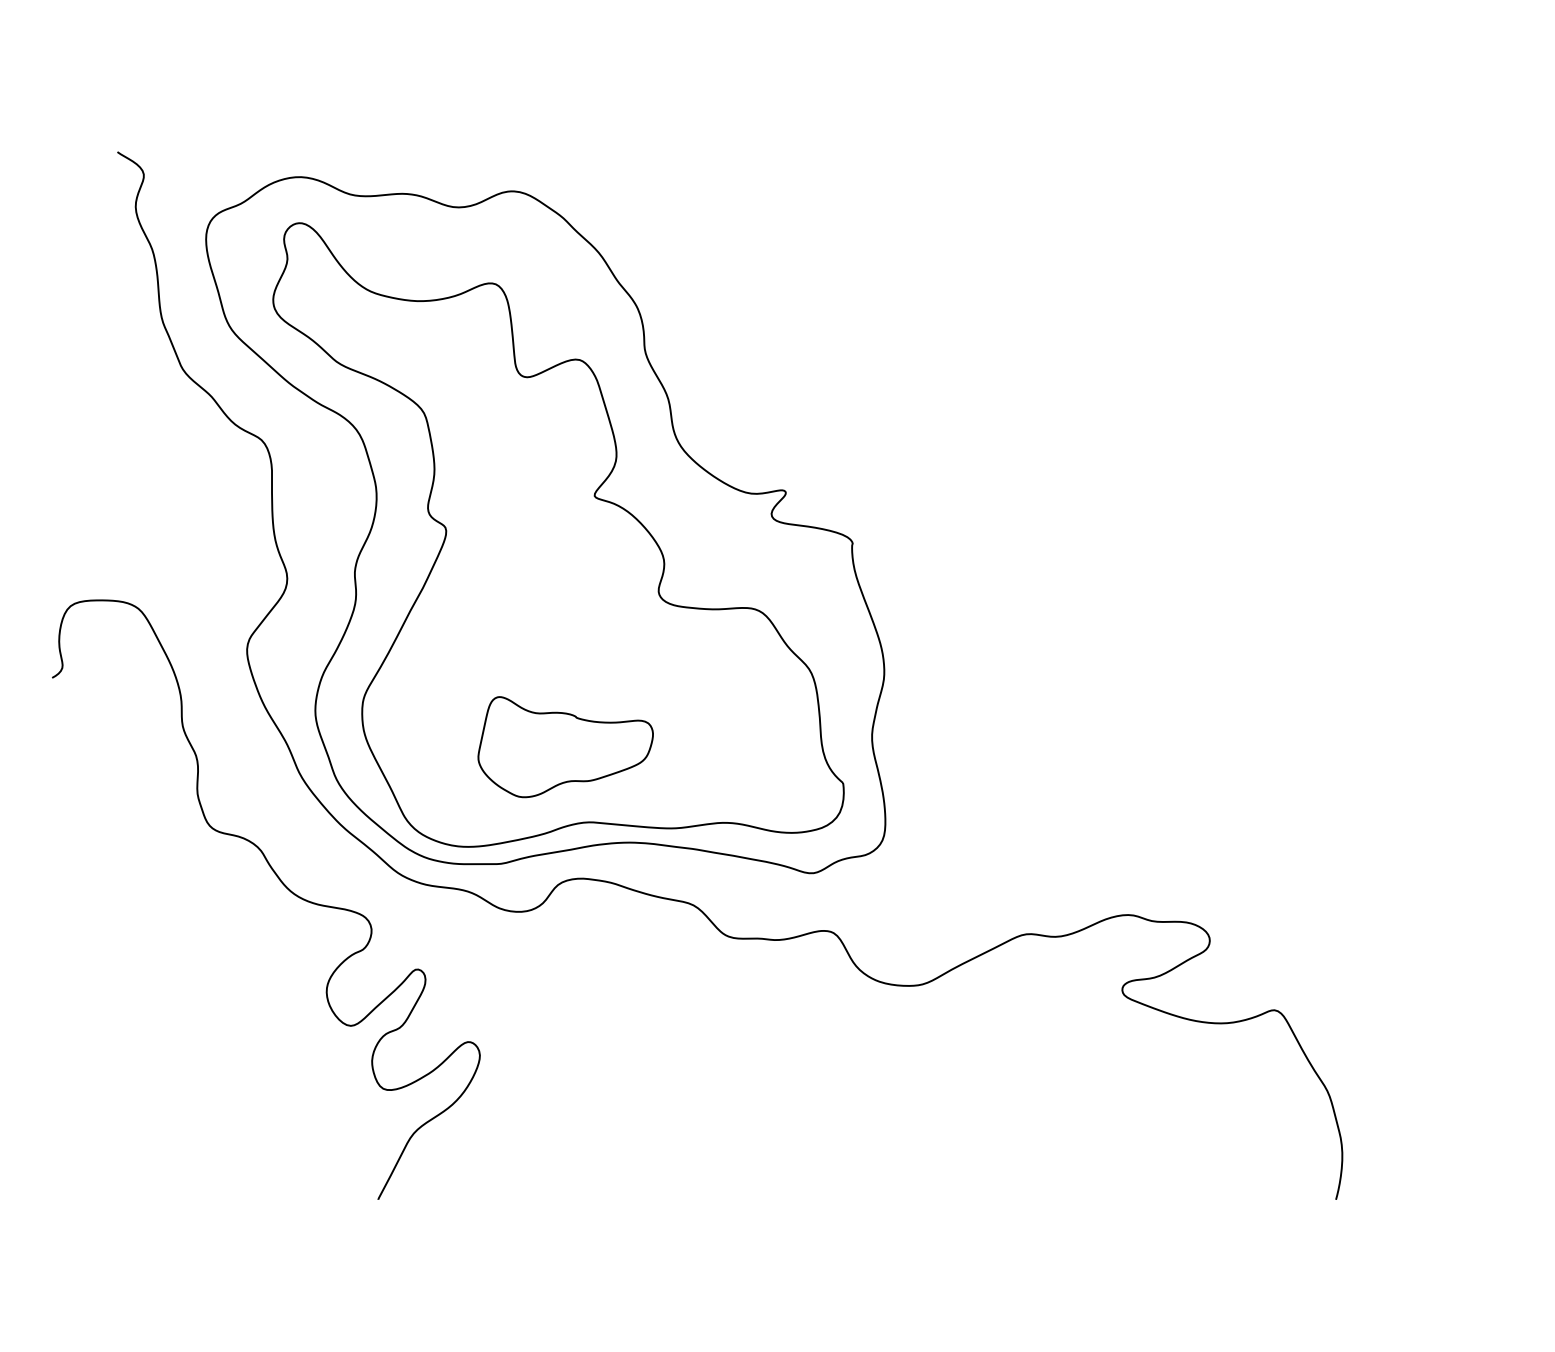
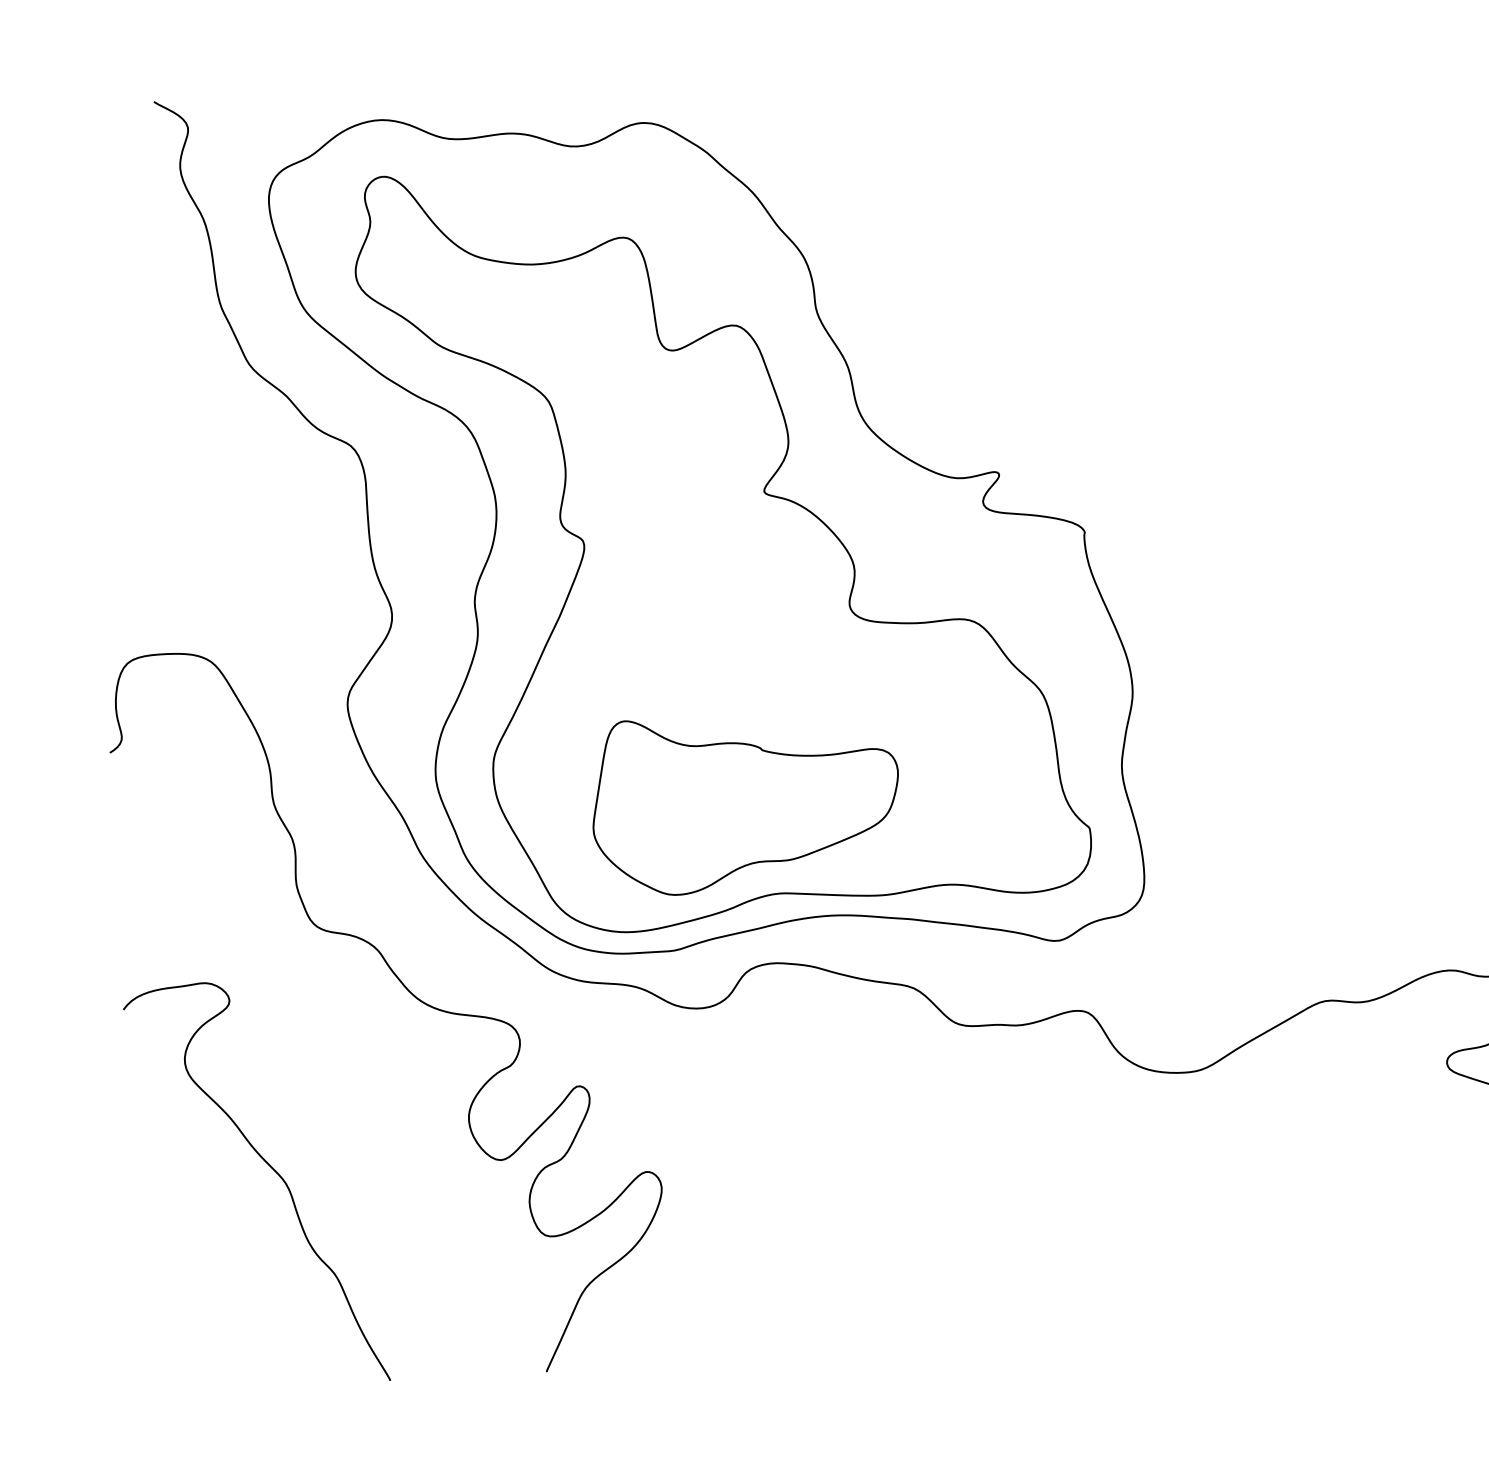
part: (565, 746) -> (745, 801), size x1.43
curve: (163, 1021) -> (270, 1167), added

